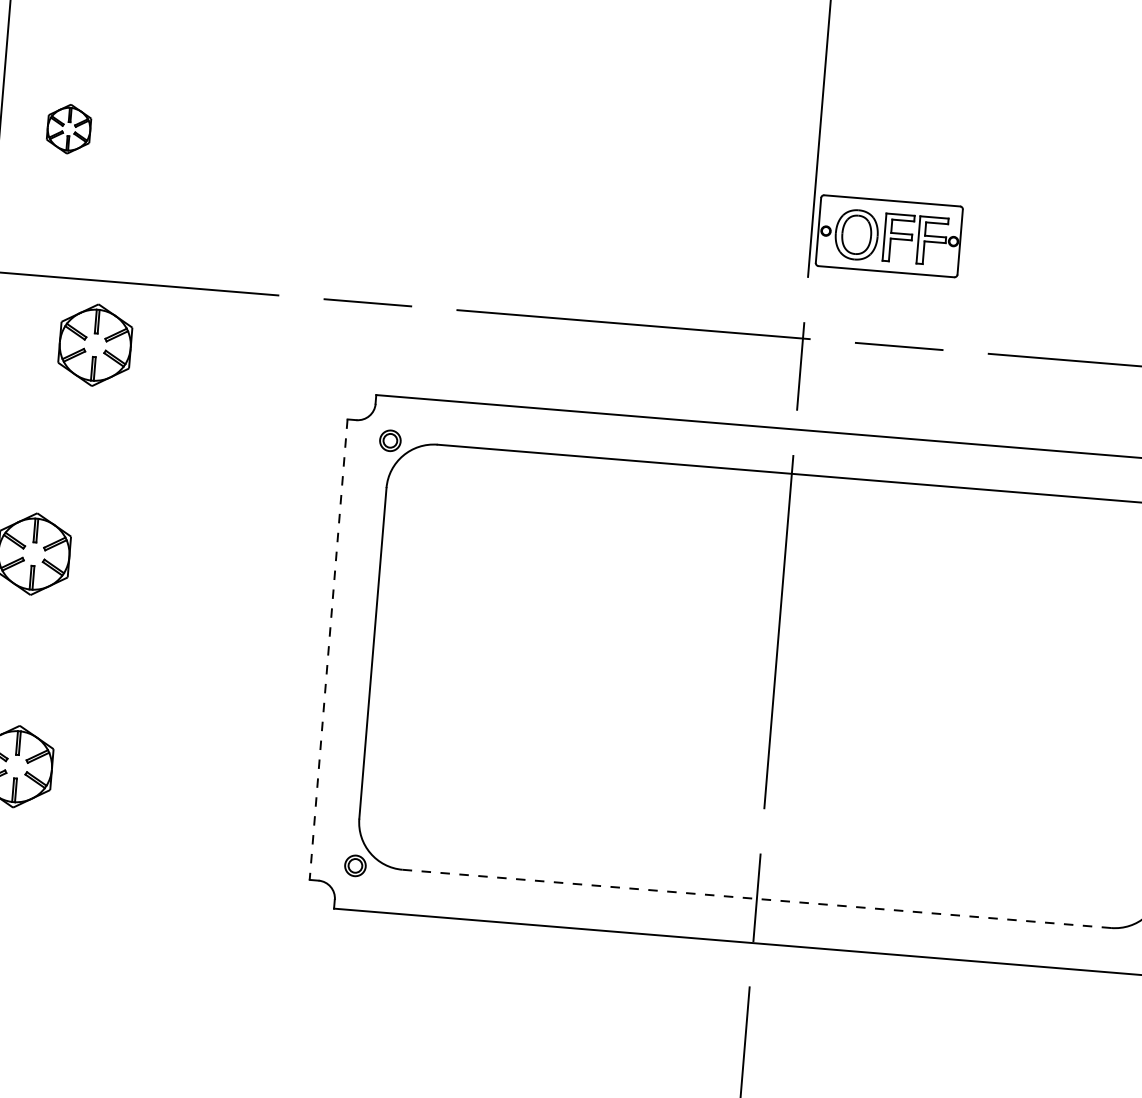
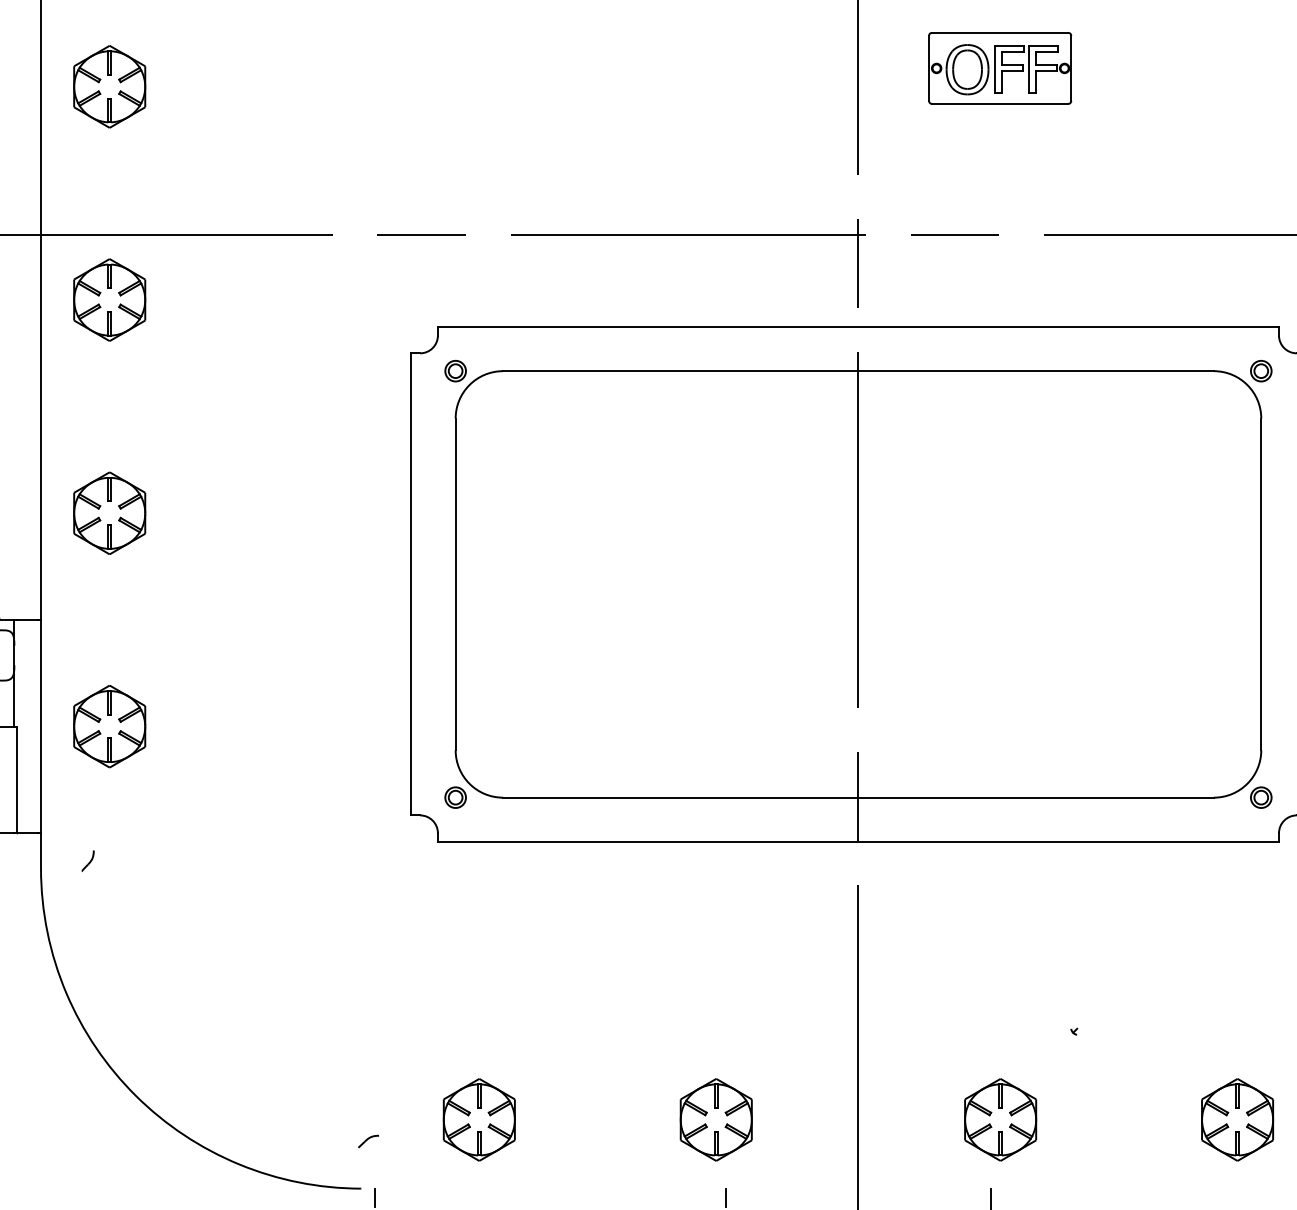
part: (68, 128) -> (109, 86), size x1.67
part: (889, 236) -> (1000, 68), moved
part: (95, 344) -> (109, 299), moved
line: (328, 649) -> (411, 584), dashed -> solid
line: (755, 898) -> (857, 797), dashed -> solid

